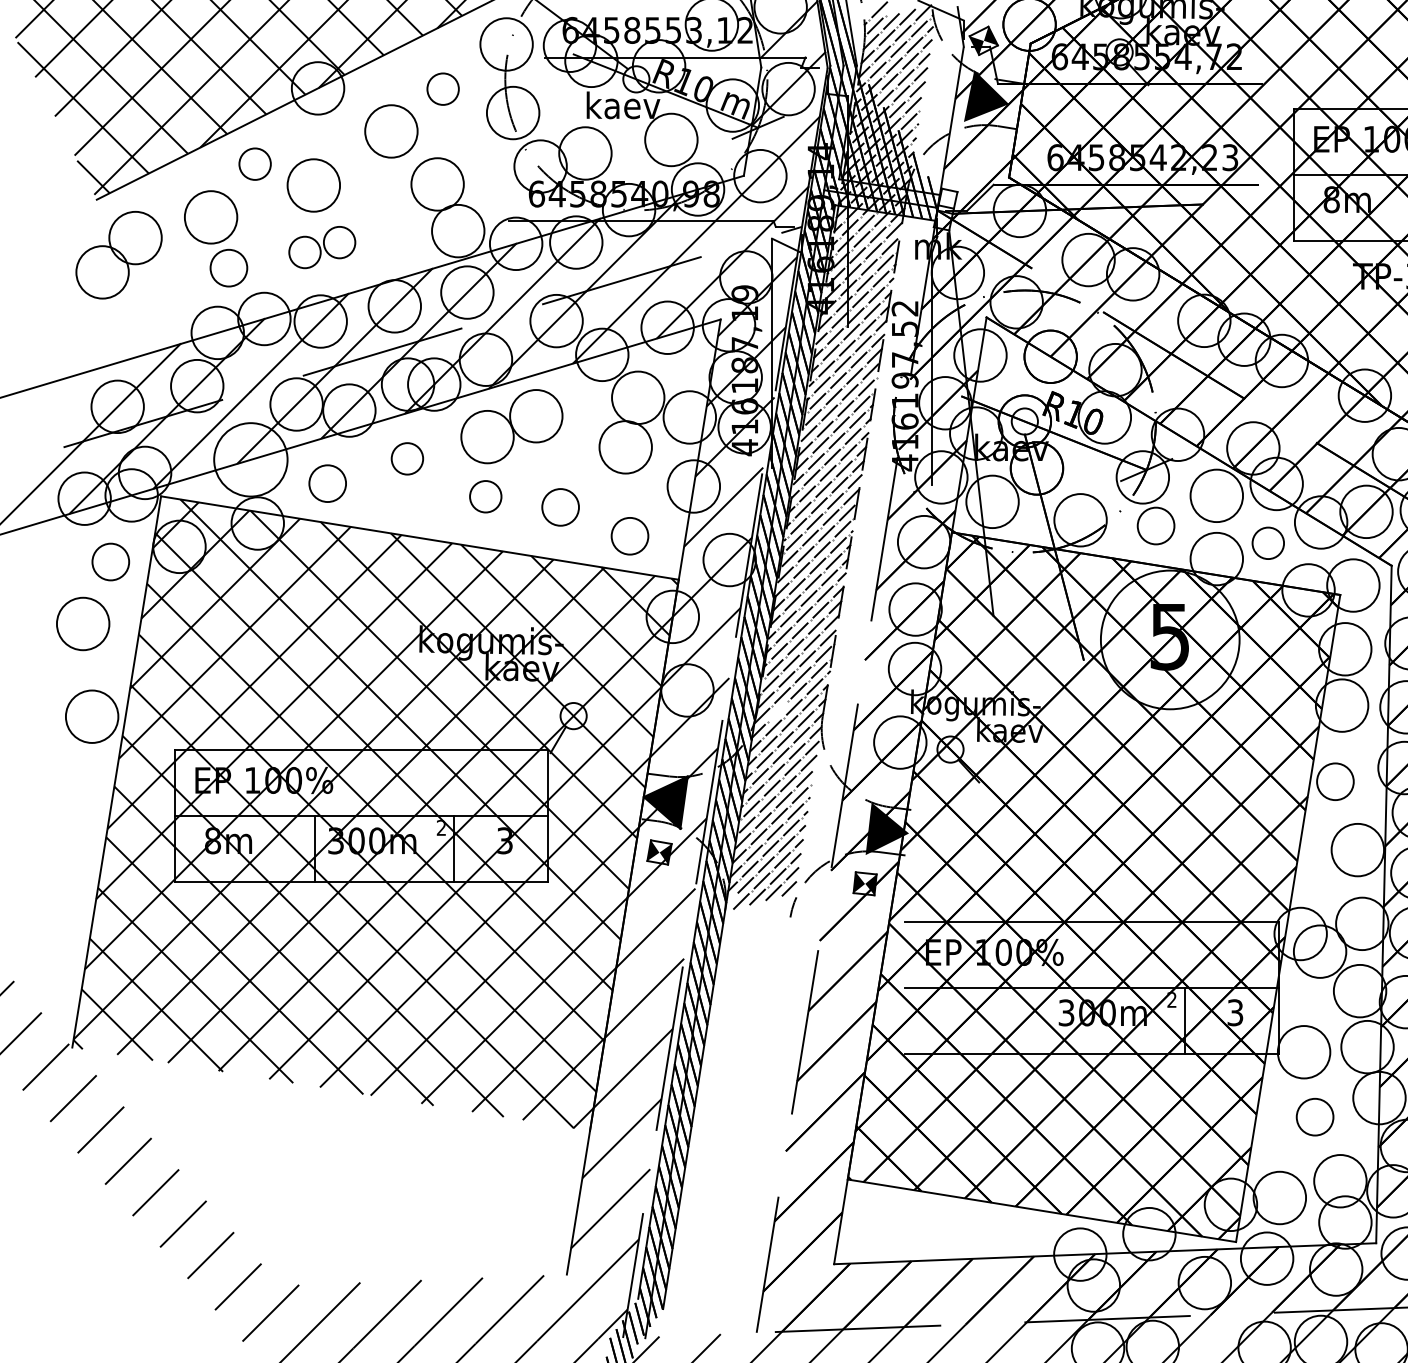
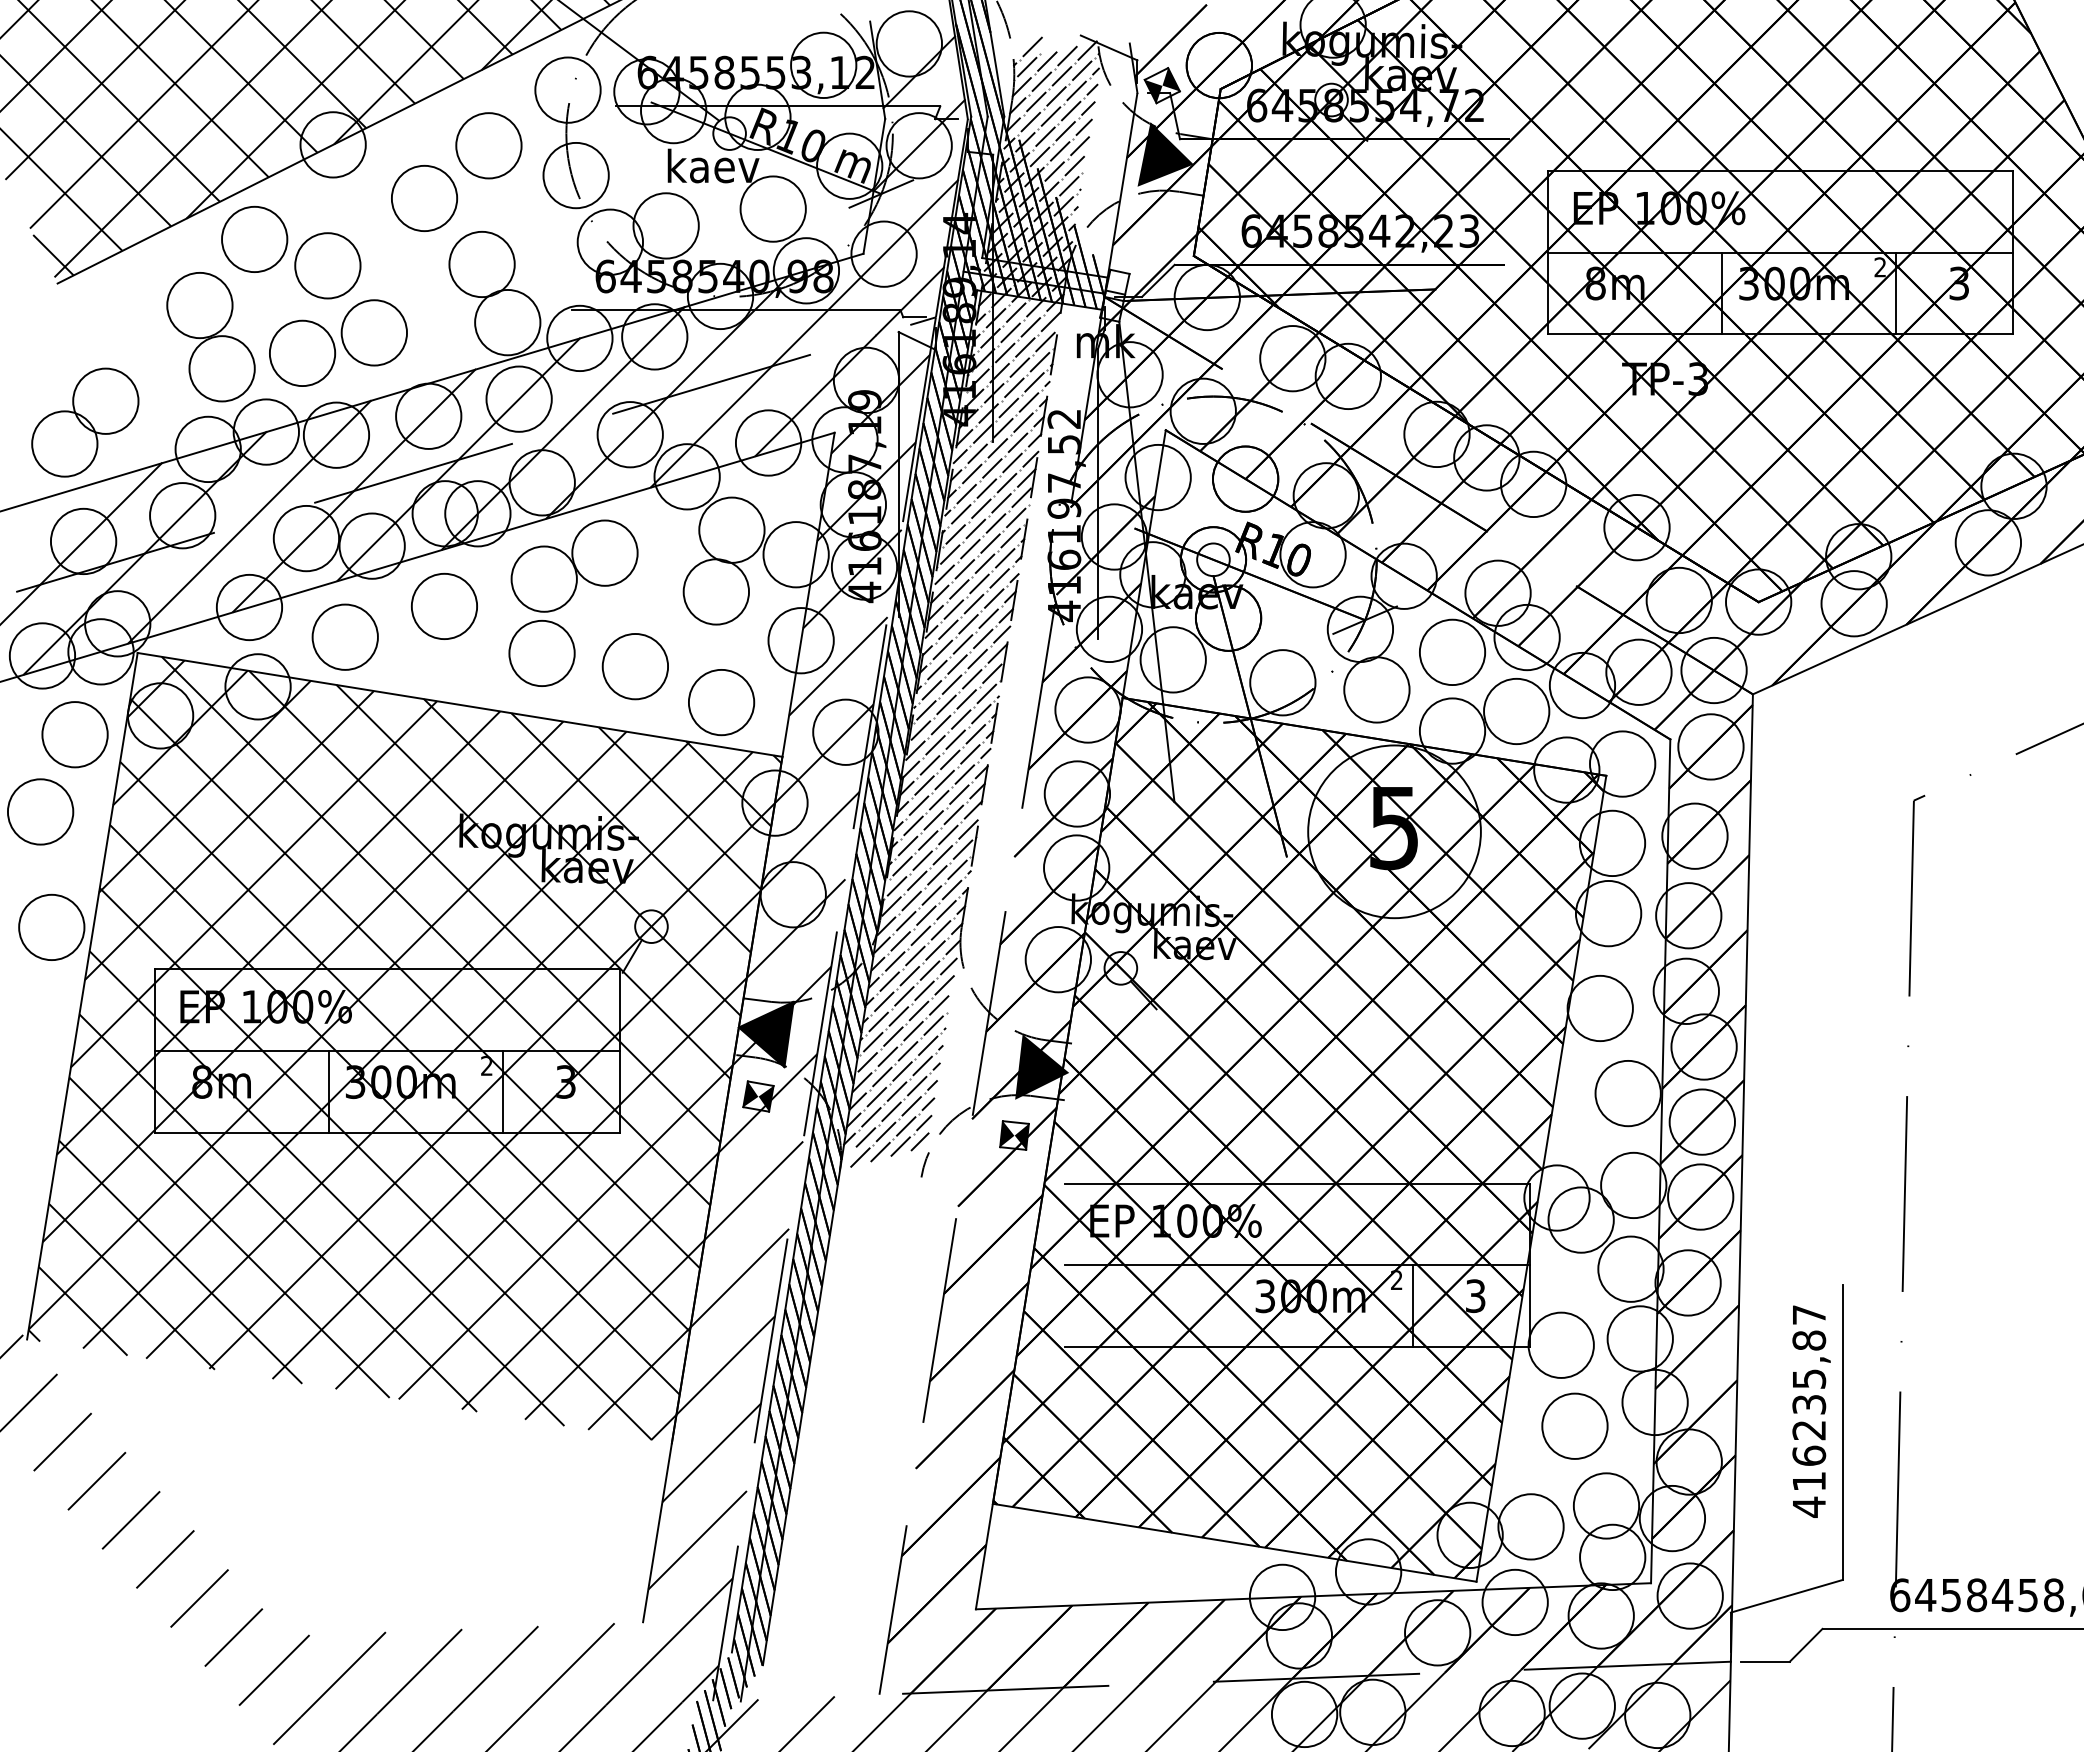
circle: (442, 88) -> (488, 145), size x1.67
circle: (254, 163) -> (254, 238), size x1.67
part: (322, 247) -> (338, 342), size x1.67
part: (119, 255) -> (85, 422), moved
circle: (228, 267) -> (221, 368), size x1.43
circle: (407, 458) -> (444, 605), size x1.67
circle: (250, 459) -> (249, 607), size x0.71
circle: (327, 483) -> (344, 636), size x1.43
circle: (485, 496) -> (541, 653), size x1.67
circle: (560, 507) -> (634, 666), size x1.43
circle: (1155, 525) -> (1376, 689), size x1.43
circle: (629, 536) -> (721, 702), size x1.43
circle: (1268, 543) -> (1516, 711), size x1.67
circle: (110, 561) -> (74, 734), size x1.43
line: (778, 711) -> (906, 921), added
circle: (1334, 781) -> (1599, 1008), size x1.43
circle: (1314, 1116) -> (1574, 1425), size x1.43

